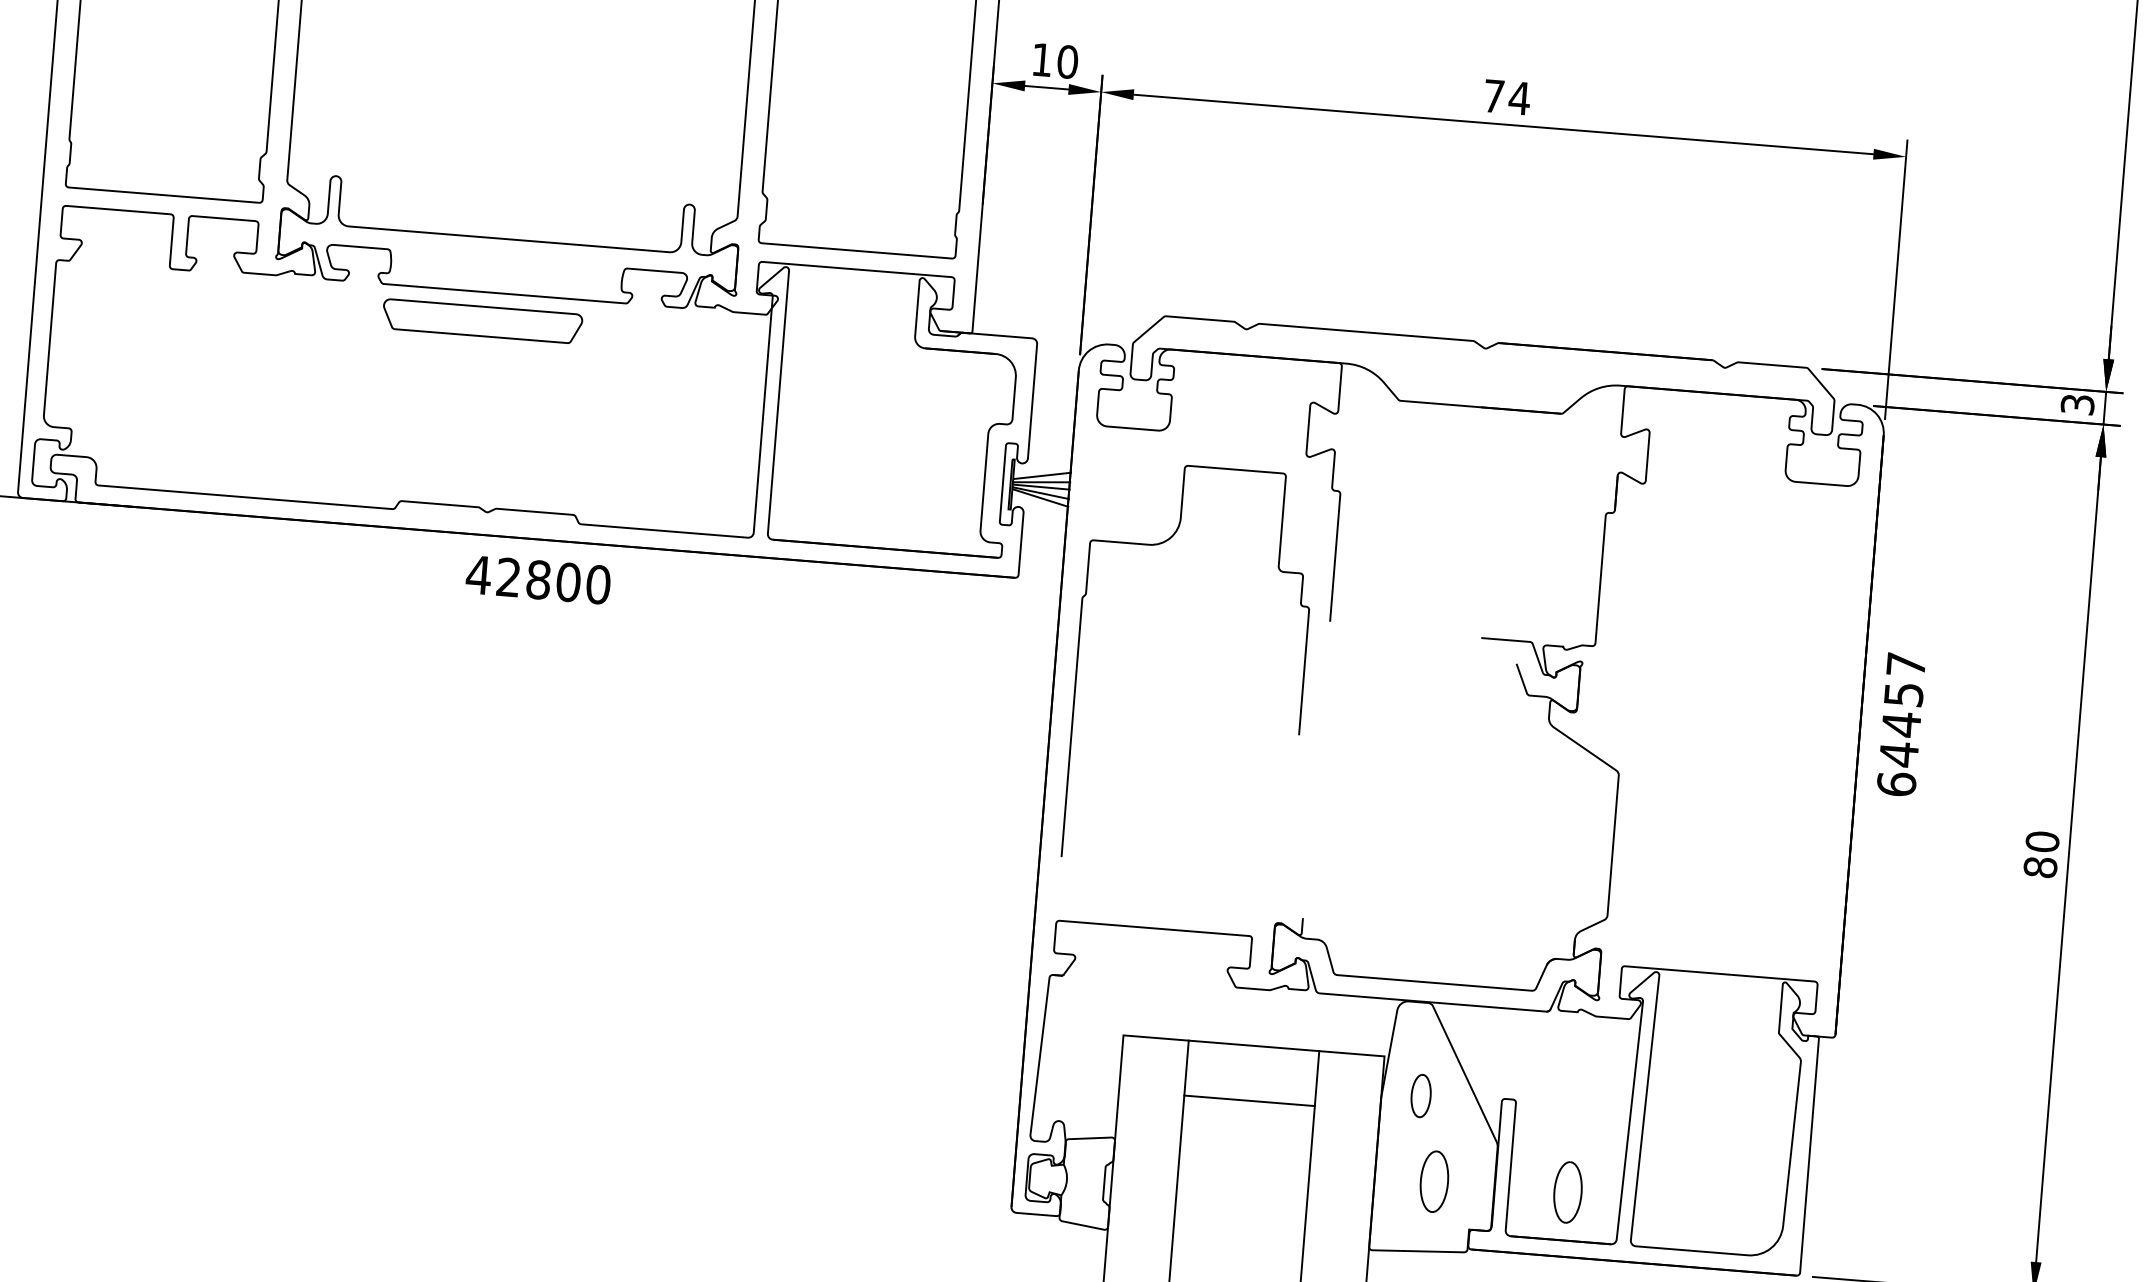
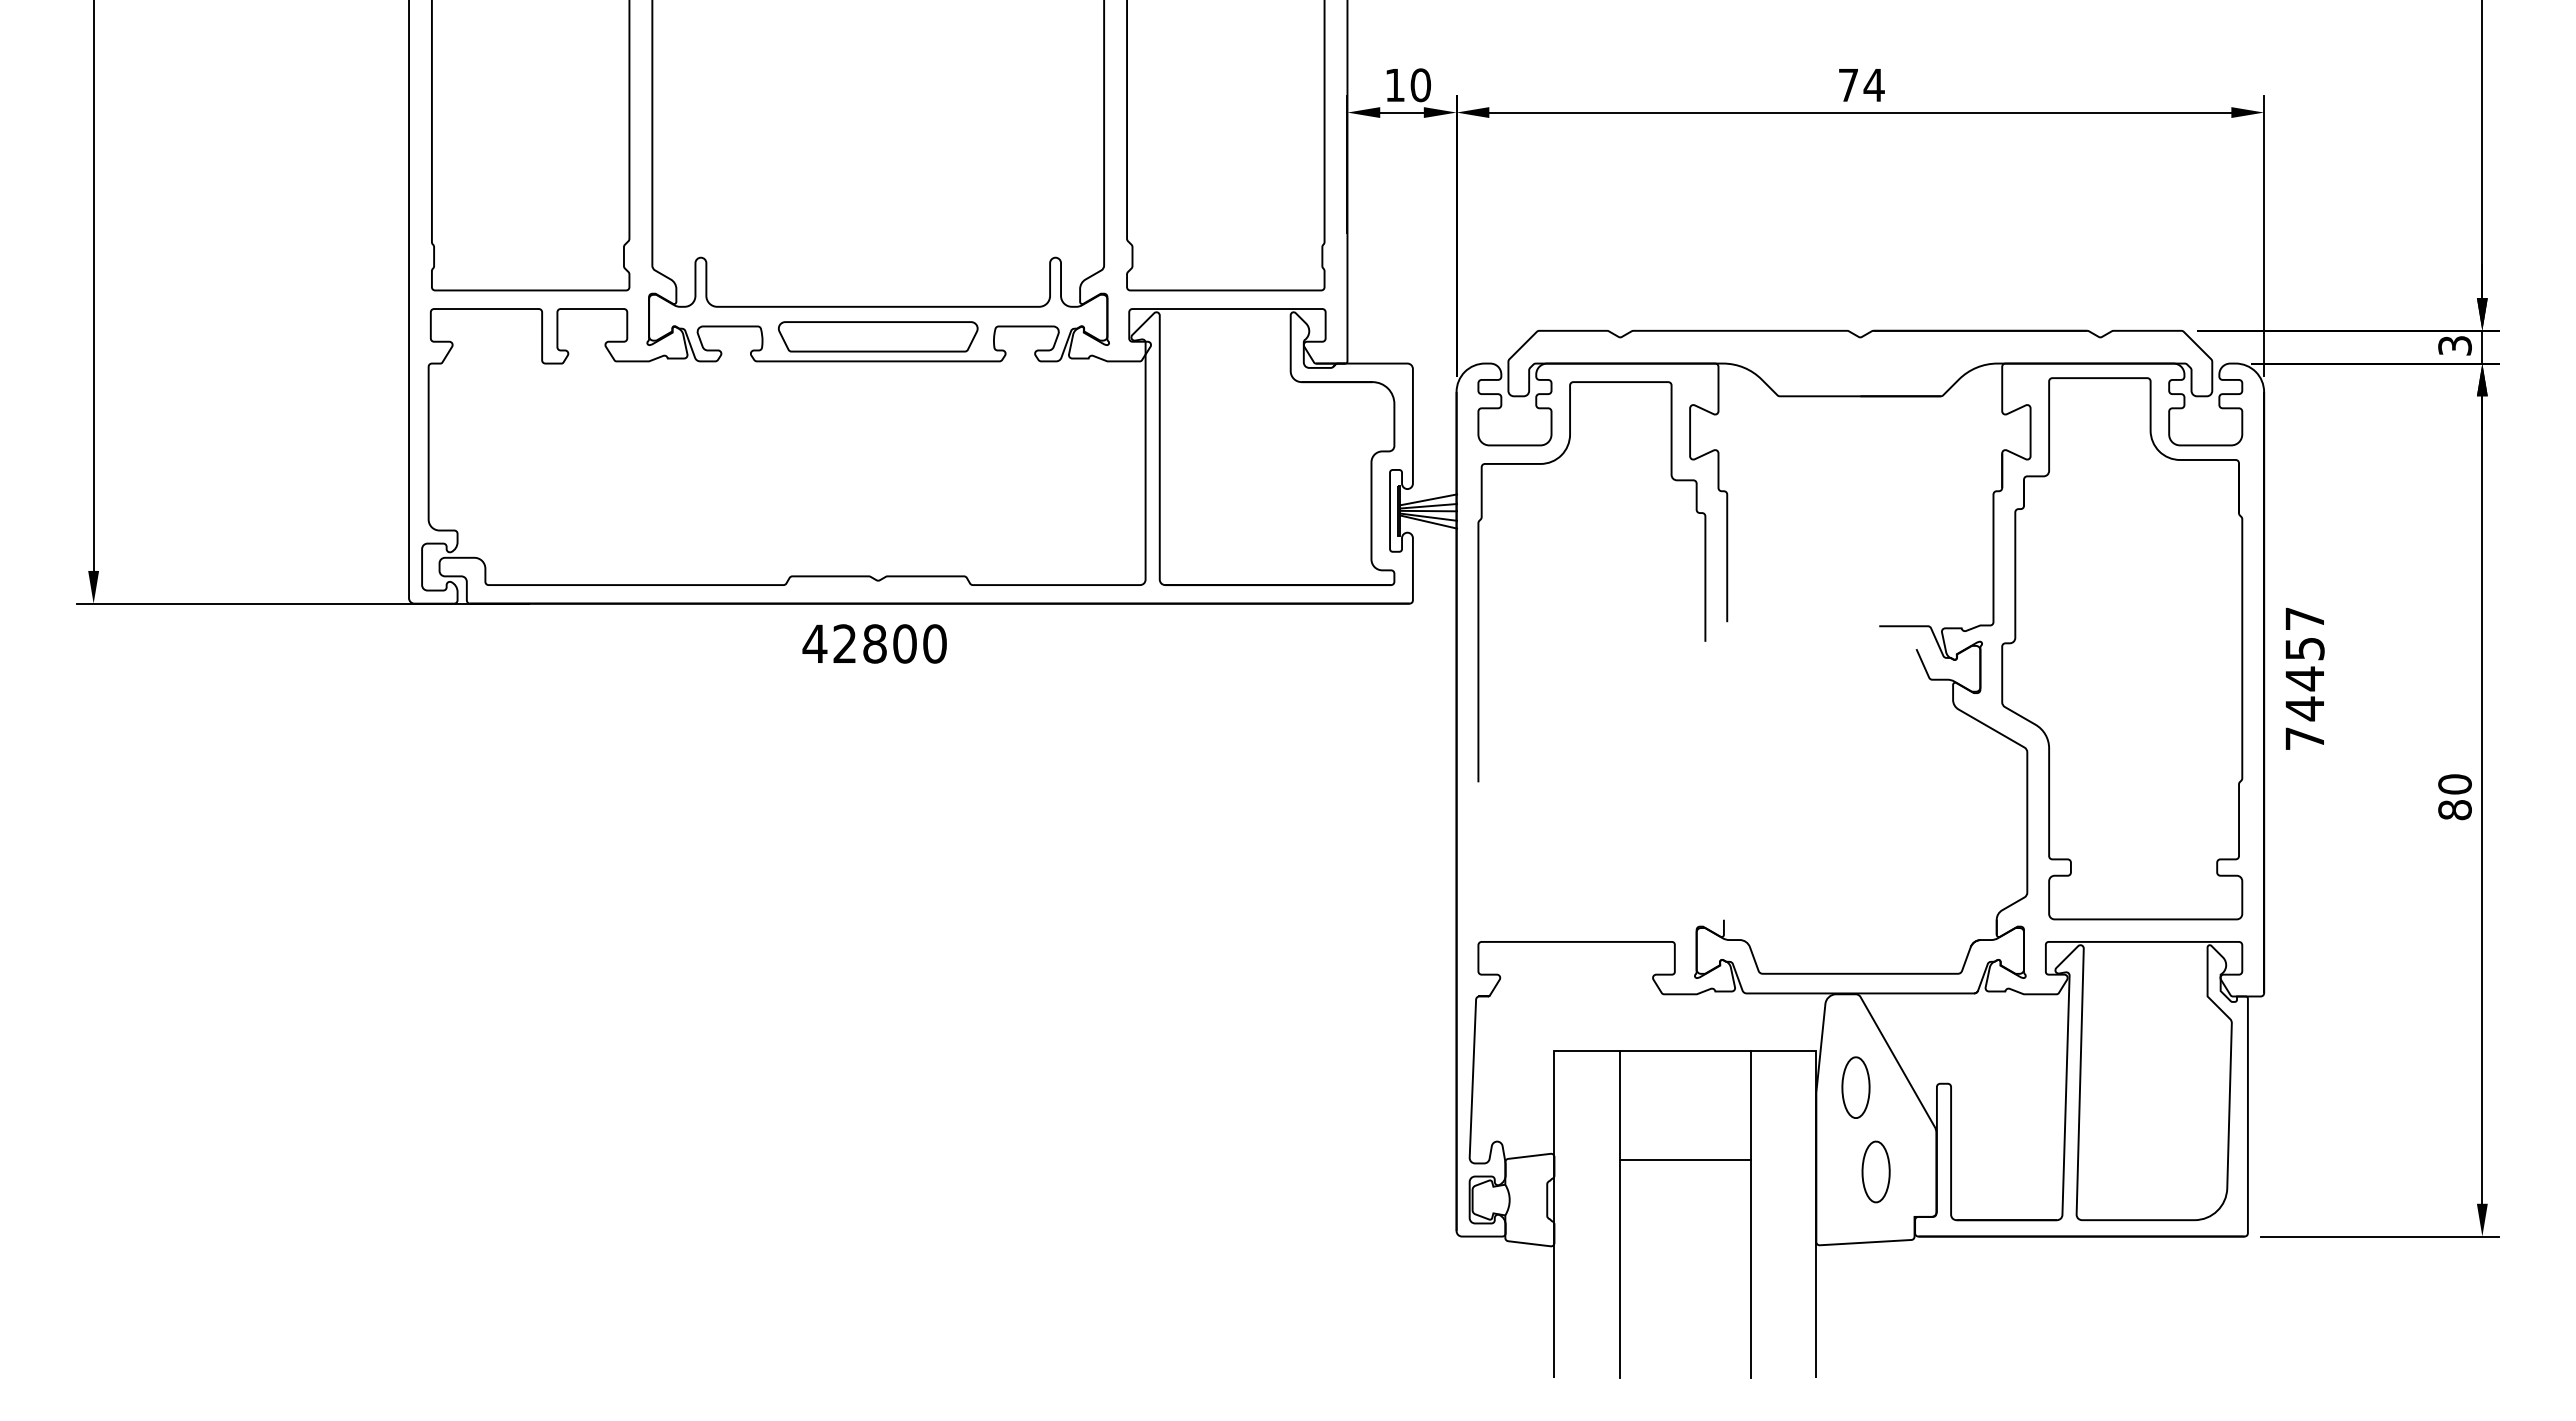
part: (482, 321) -> (878, 336), moved
text: (538, 579) -> (874, 643), moved
curve: (1078, 657) -> (1479, 581), moved
part: (1721, 679) -> (2122, 648), added
text: (1896, 784) -> (2304, 738), 64457 -> 74457
part: (1420, 1095) -> (1855, 1087), size x1.43
line: (1248, 1101) -> (1684, 1160), moved
part: (1567, 1191) -> (2009, 1171), removed

